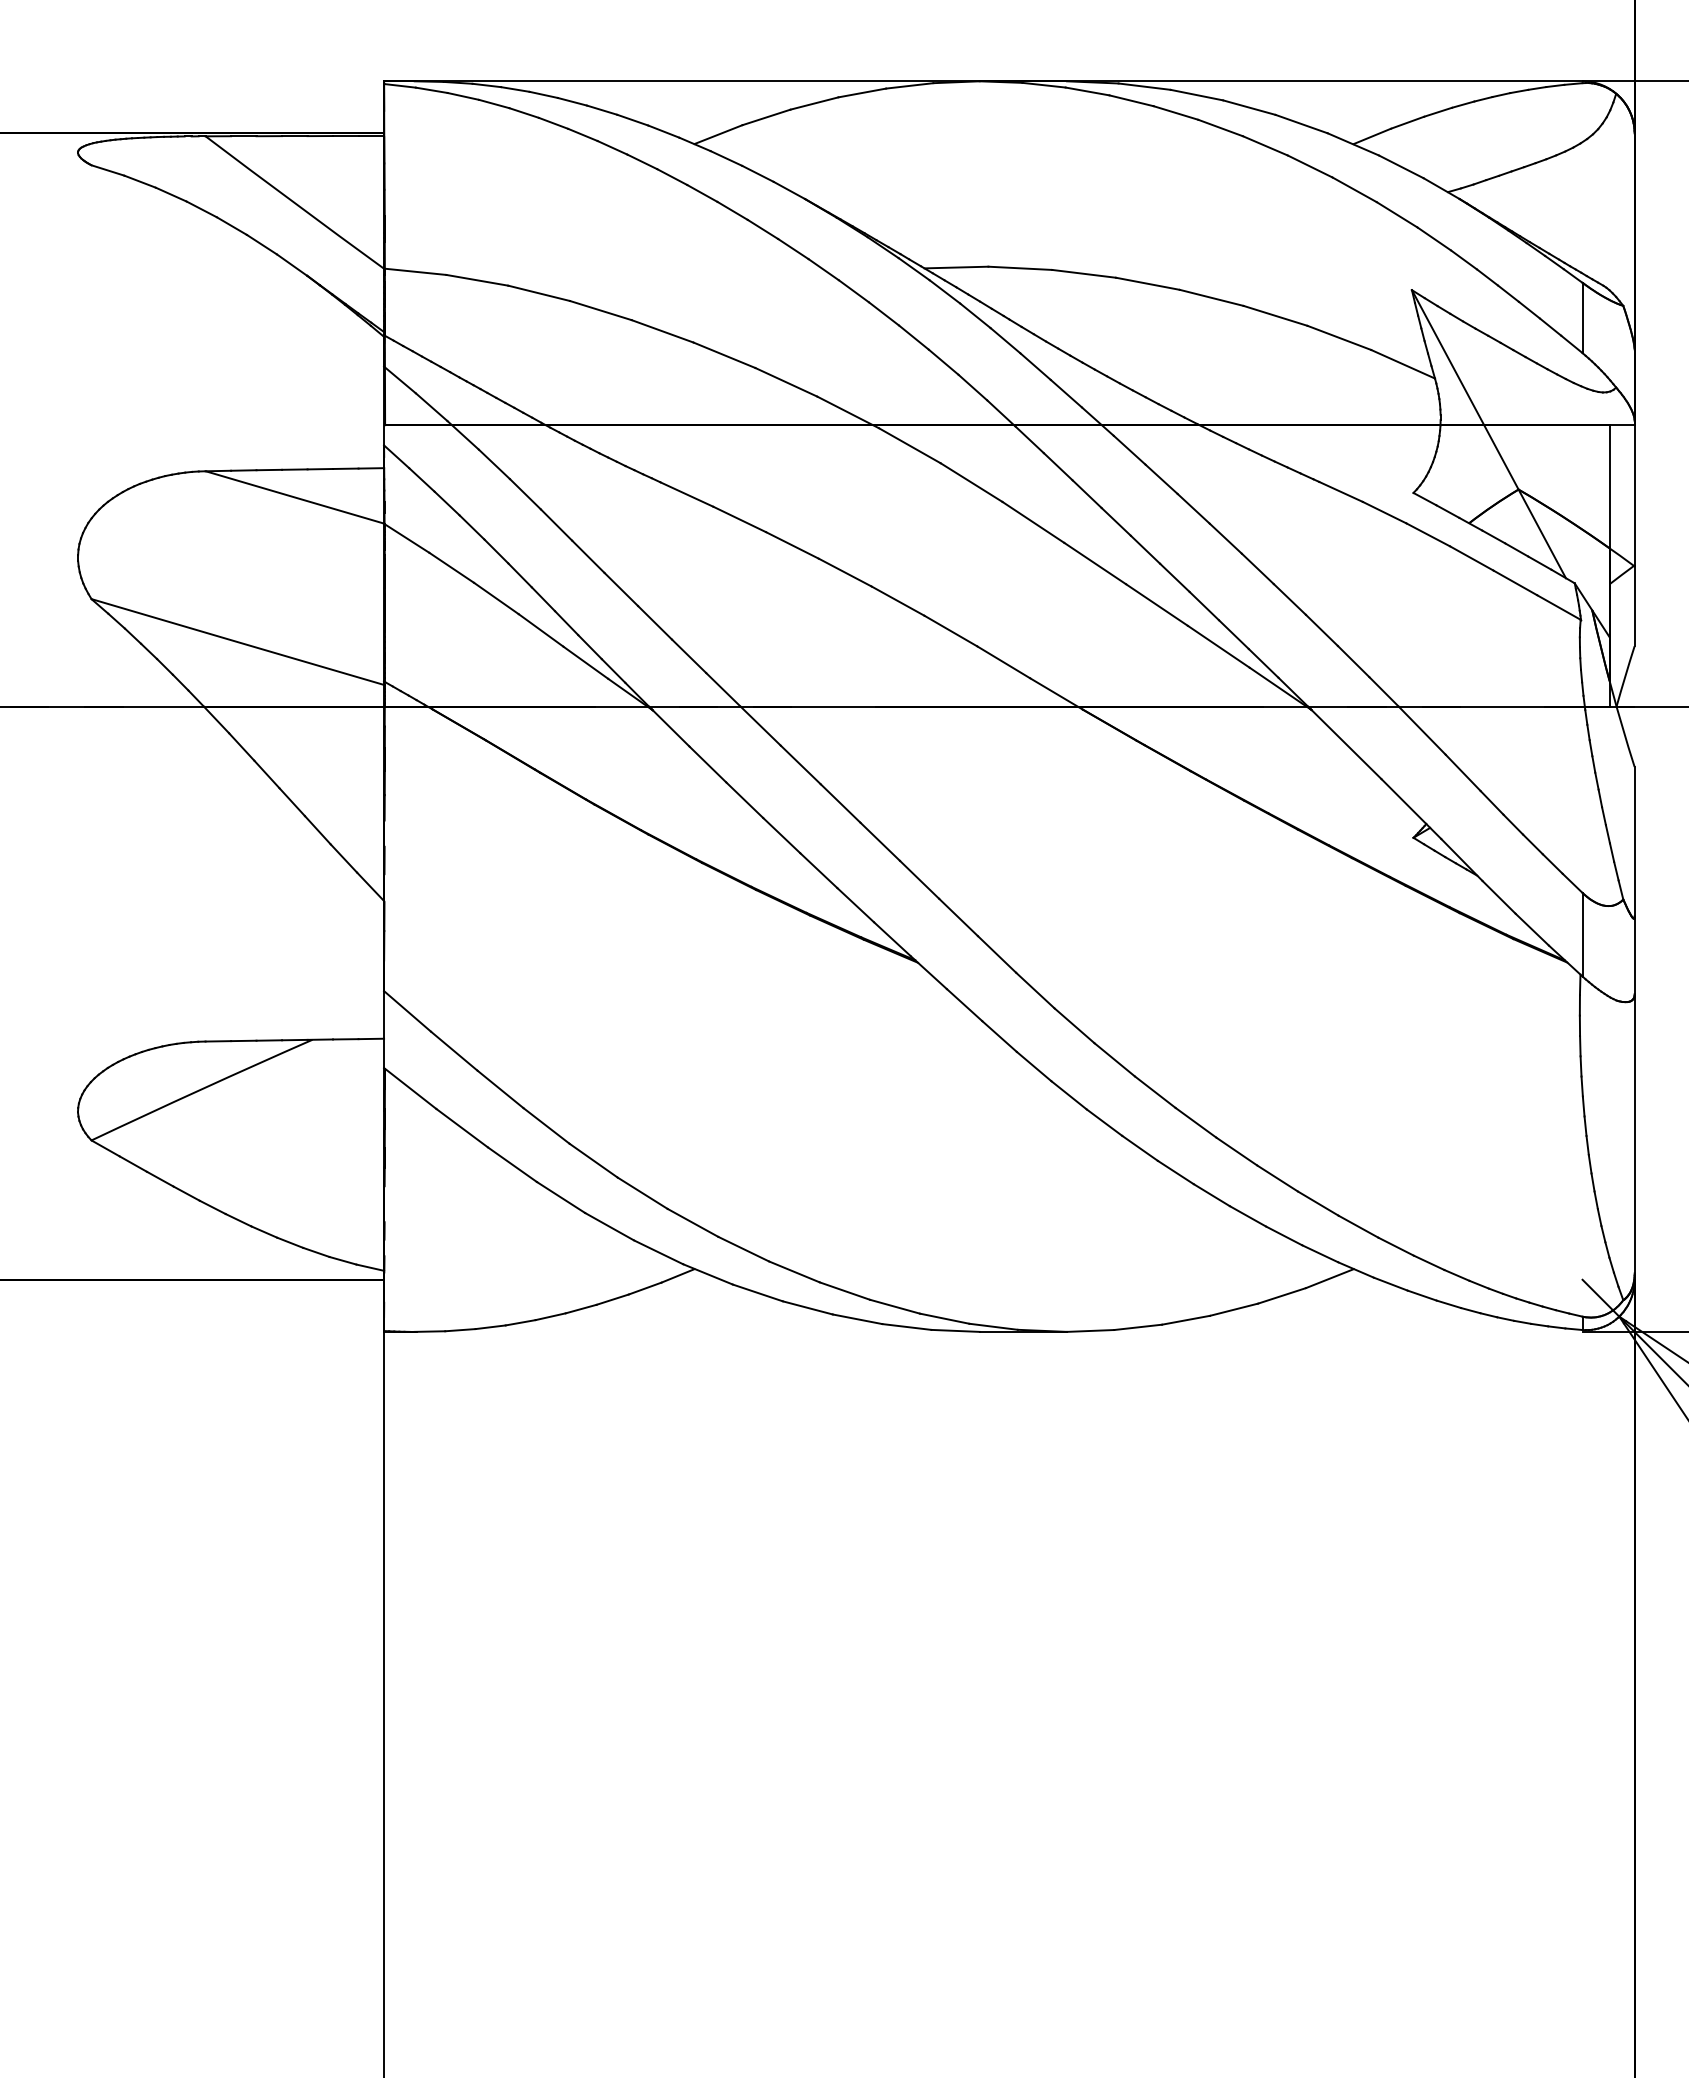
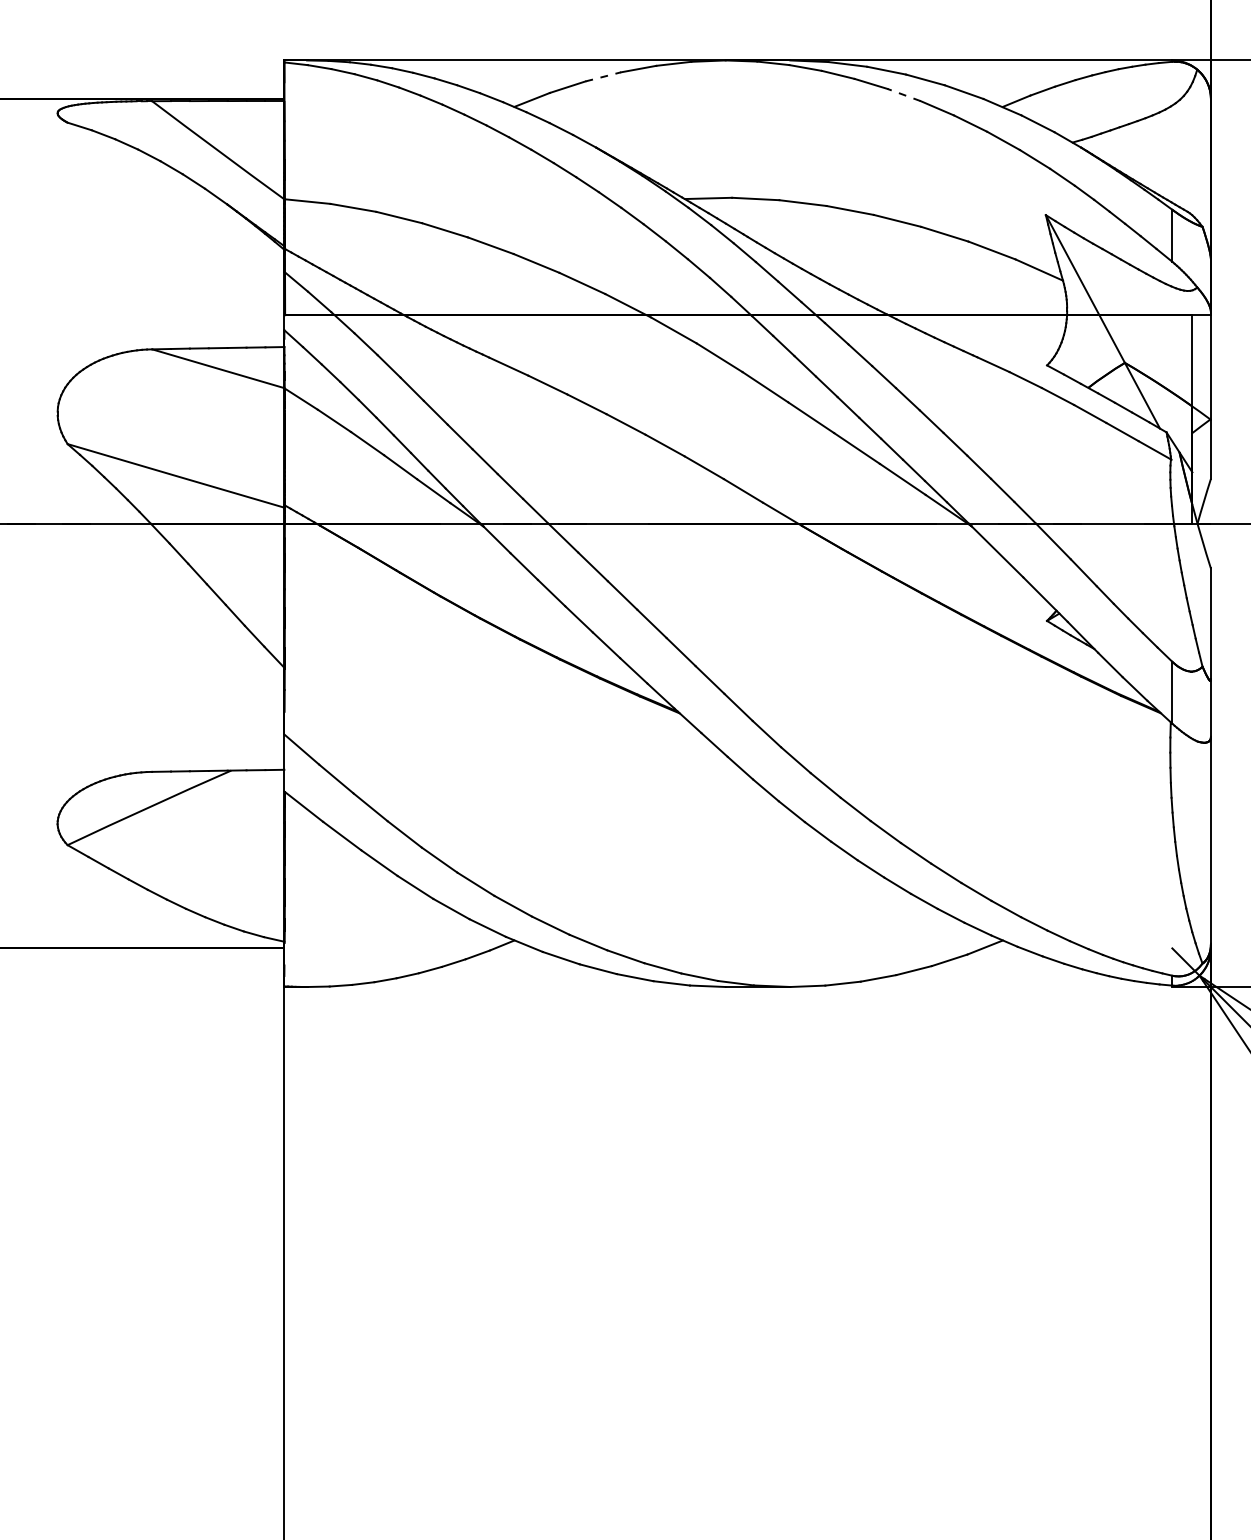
line: (814, 103) -> (603, 76), solid -> dashed
line: (1220, 128) -> (904, 95), solid -> dashed

